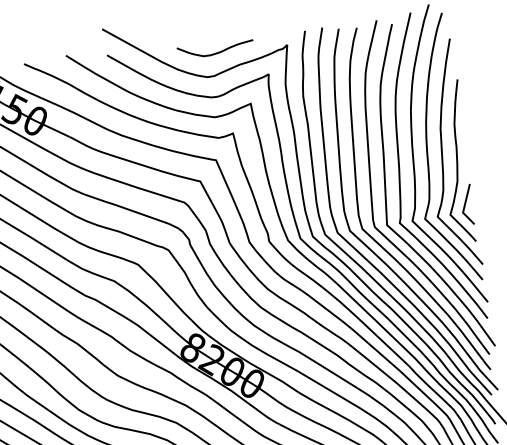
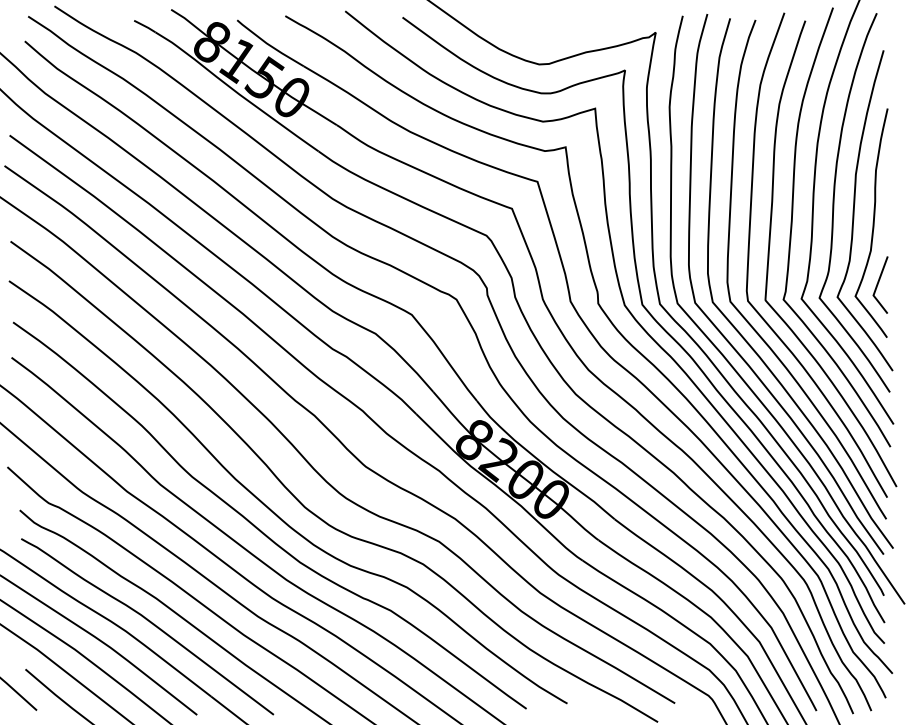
curve: (216, 52) -> (555, 31), removed

